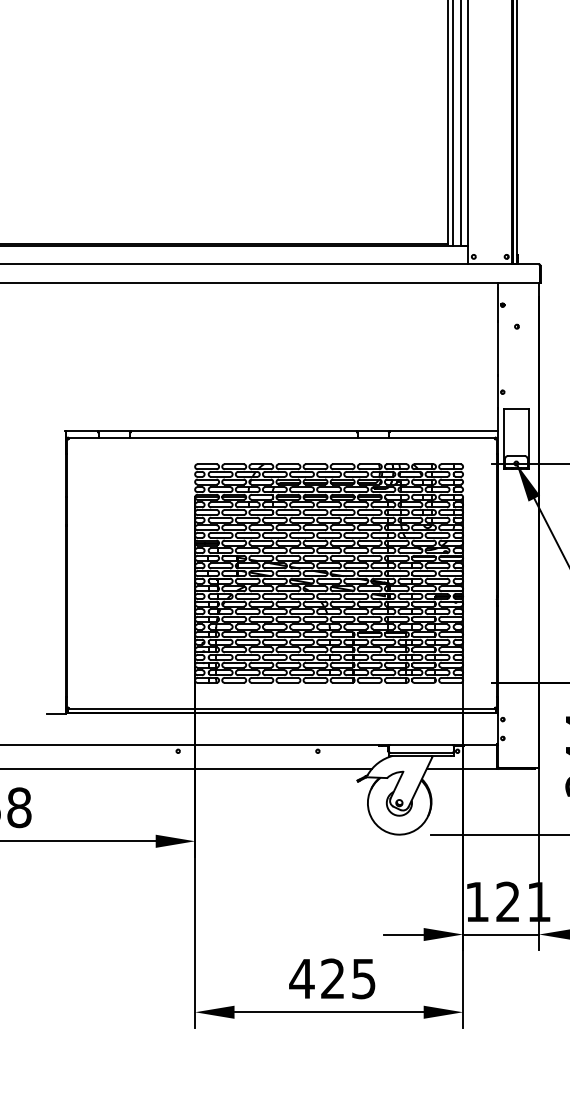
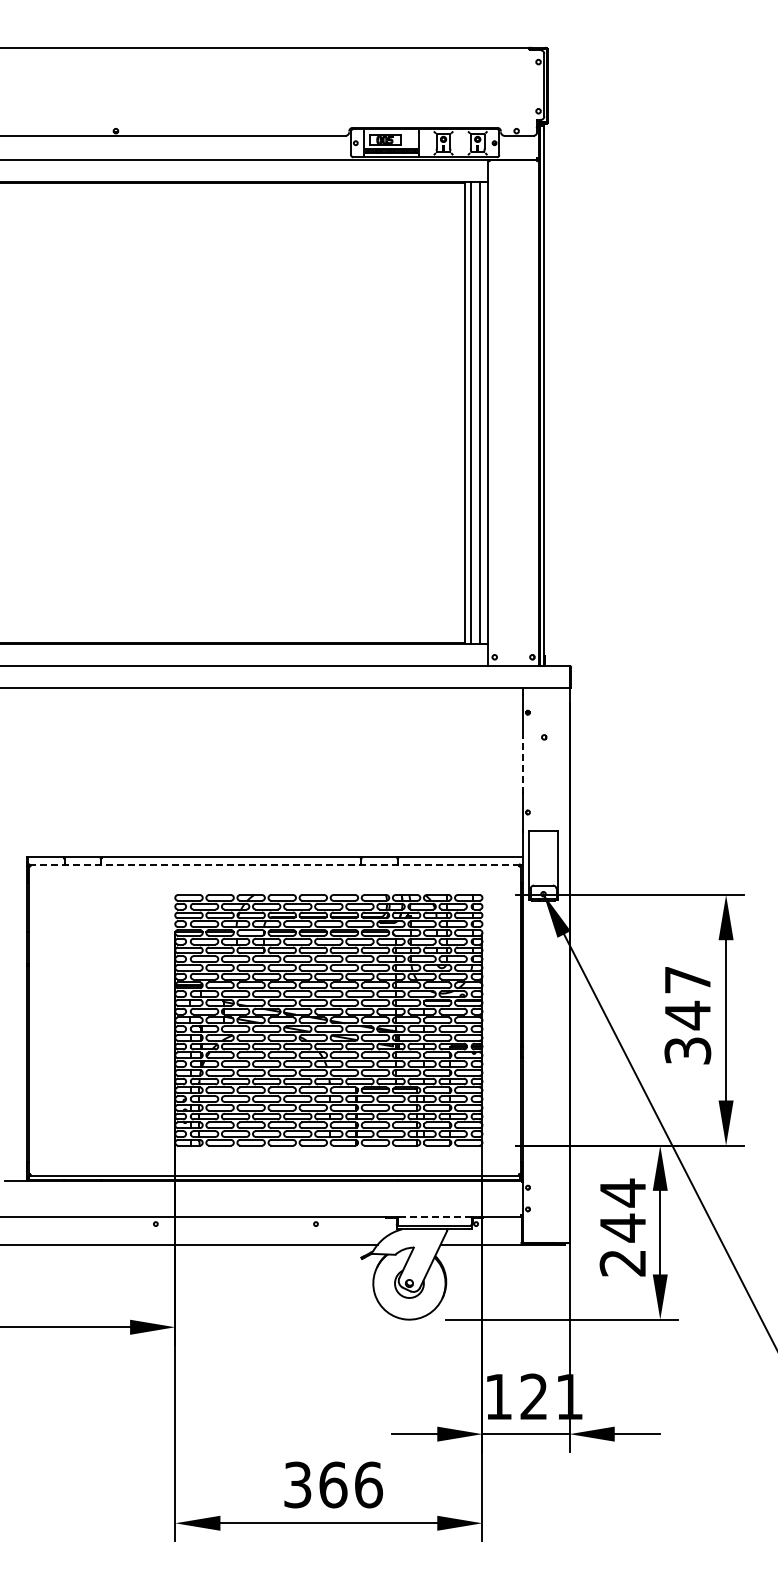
line: (498, 348) -> (522, 762), solid -> dashed
line: (281, 437) -> (274, 864), solid -> dashed
line: (421, 744) -> (434, 1216), solid -> dashed
text: (333, 978) -> (333, 1484), 425 -> 366

